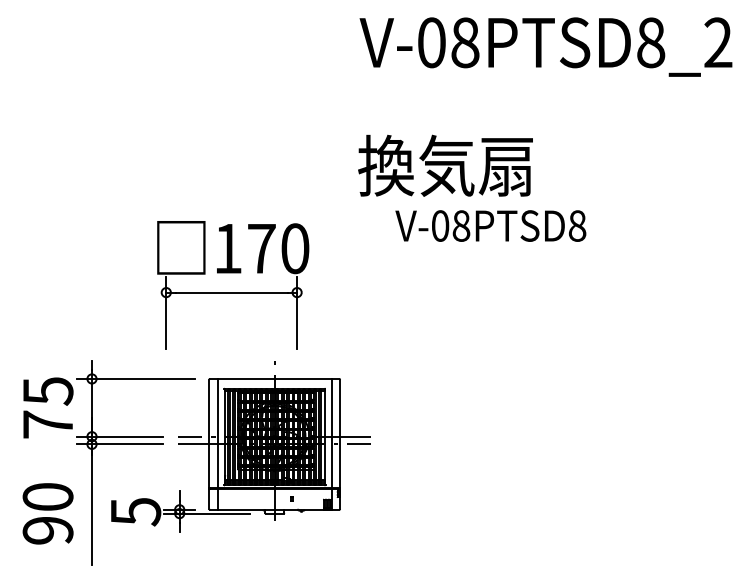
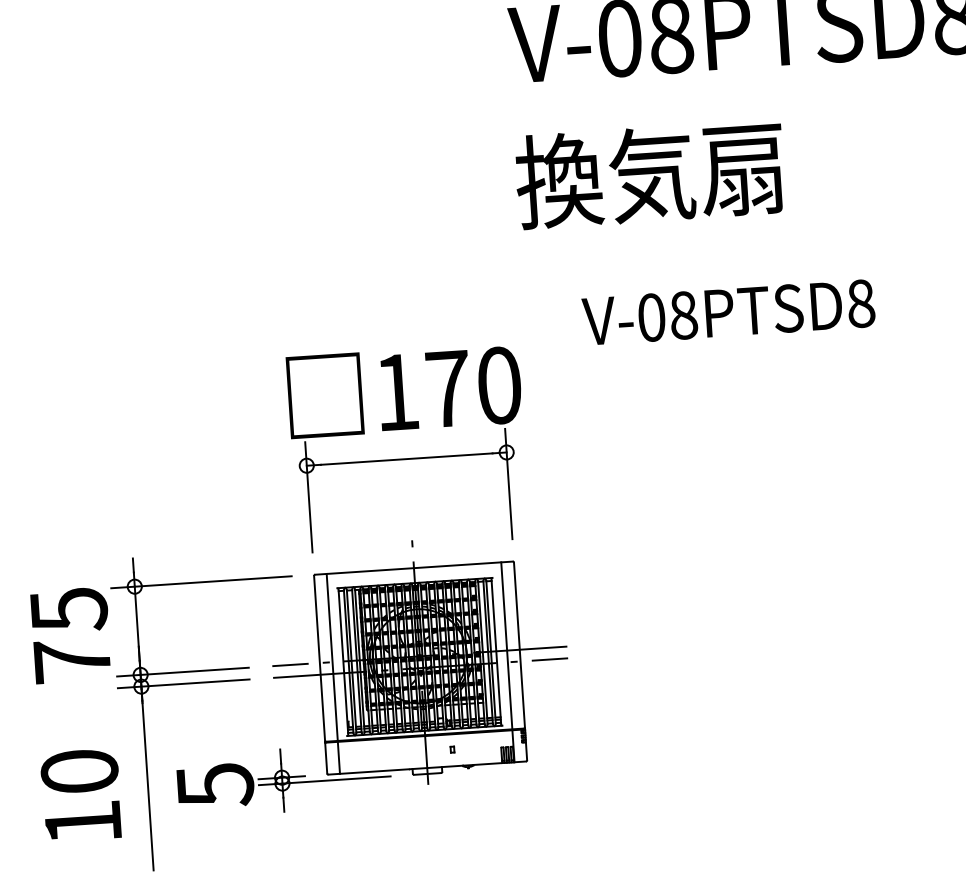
text: (445, 165) -> (649, 174), moved
part: (233, 292) -> (409, 458), moved
text: (47, 530) -> (82, 822), 90 -> 10

